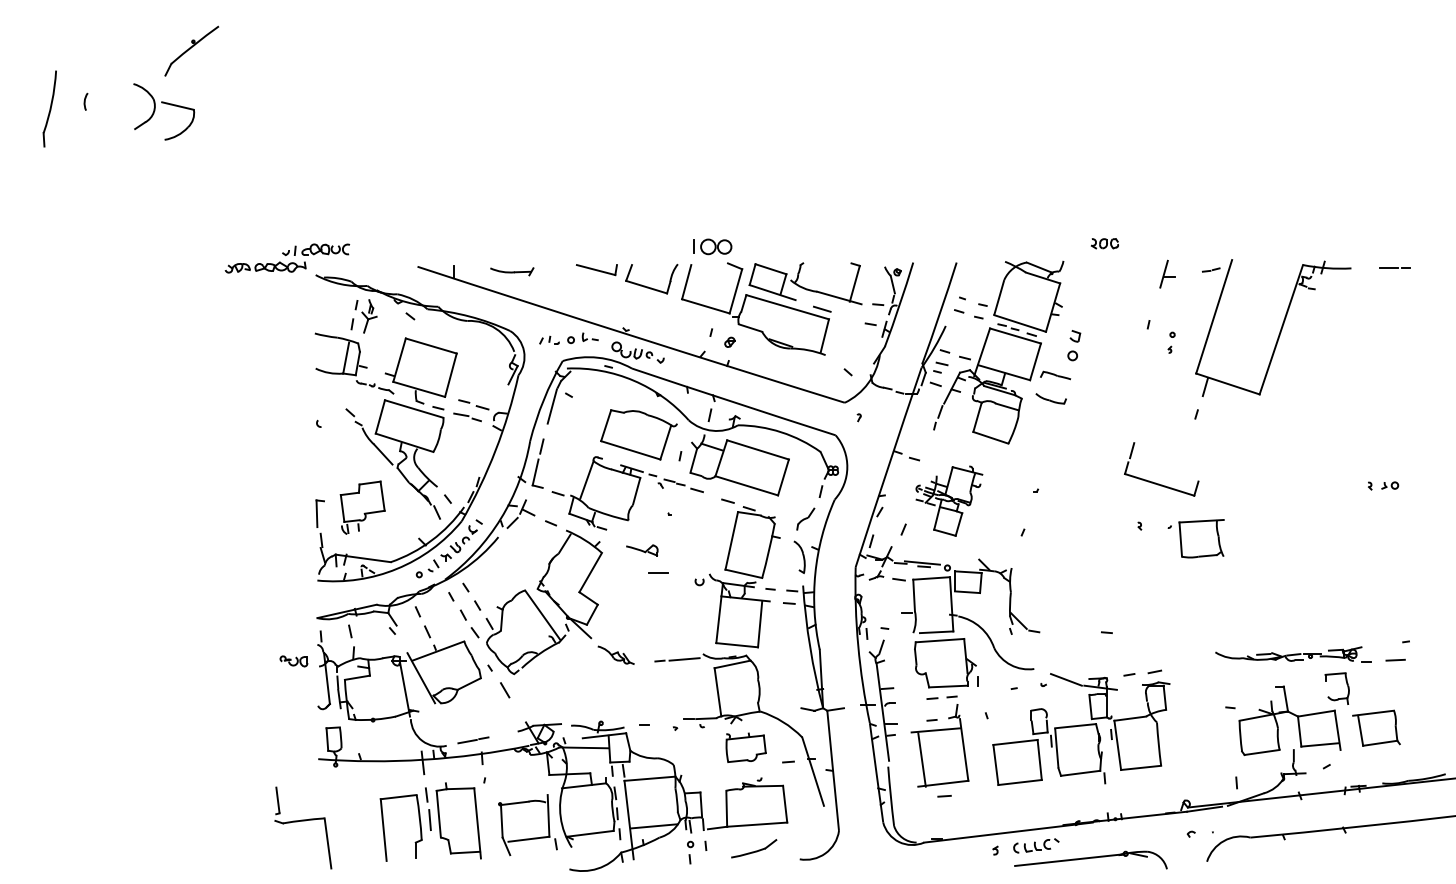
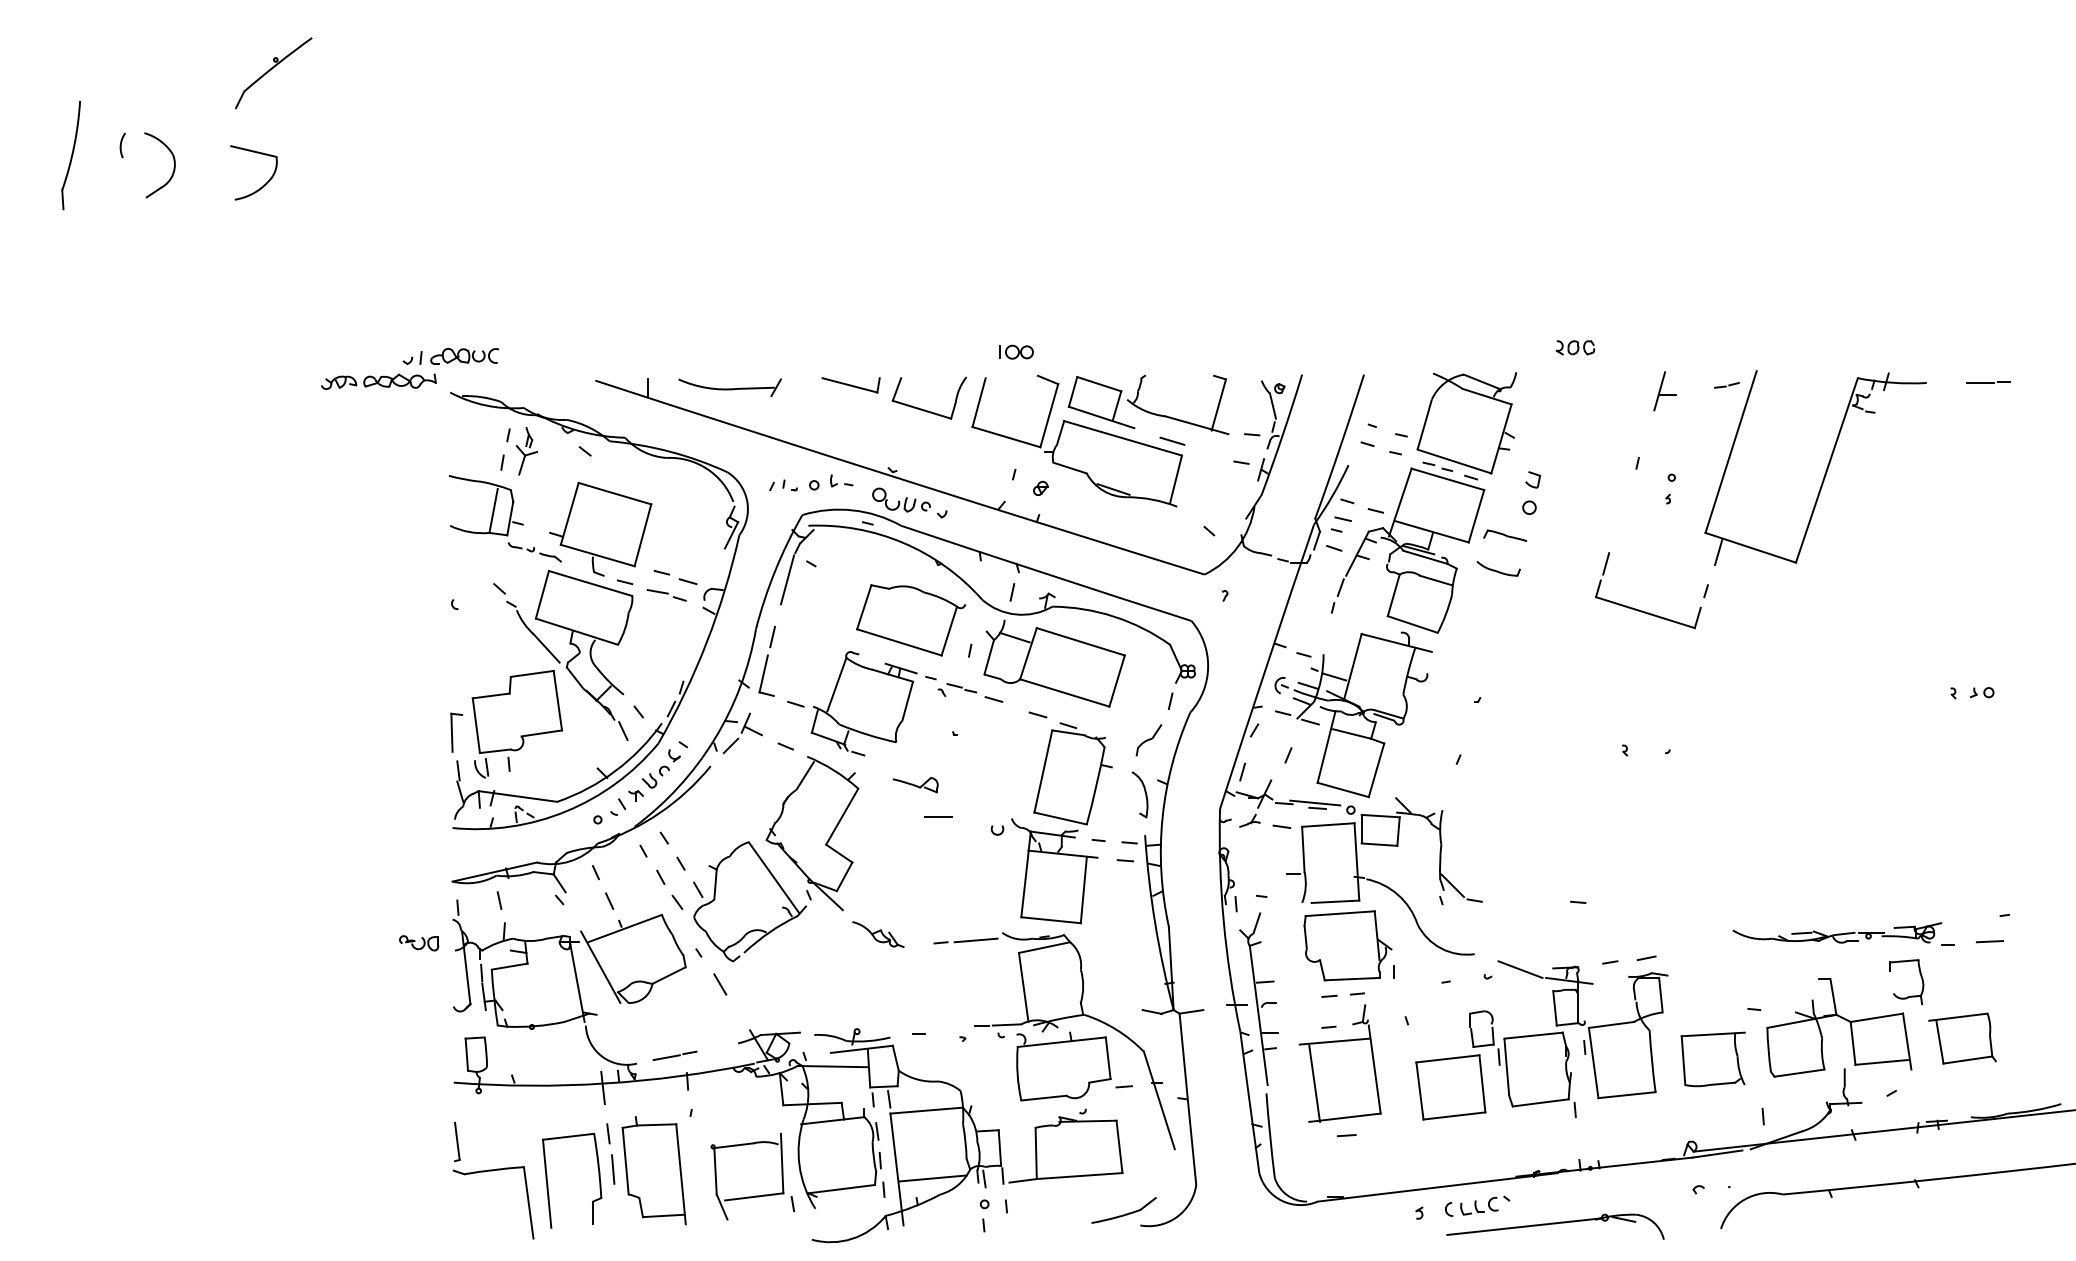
part: (153, 108) -> (173, 167), moved
part: (712, 246) -> (1016, 351), size x0.62
part: (511, 271) -> (729, 387), size x1.67
part: (1157, 483) -> (1642, 610), moved
part: (949, 500) -> (1353, 714), size x1.67
part: (362, 507) -> (516, 724), size x1.43
part: (1201, 538) -> (1712, 1059), moved
part: (745, 747) -> (1063, 1066), size x1.67
part: (303, 821) -> (493, 1171), moved
part: (753, 848) -> (1123, 1210), moved

